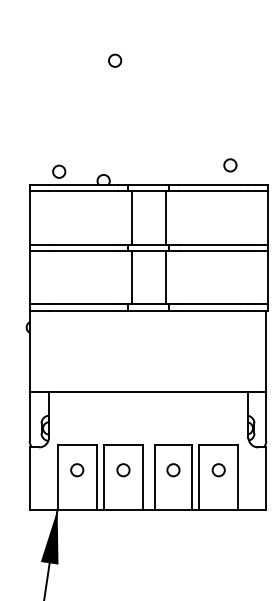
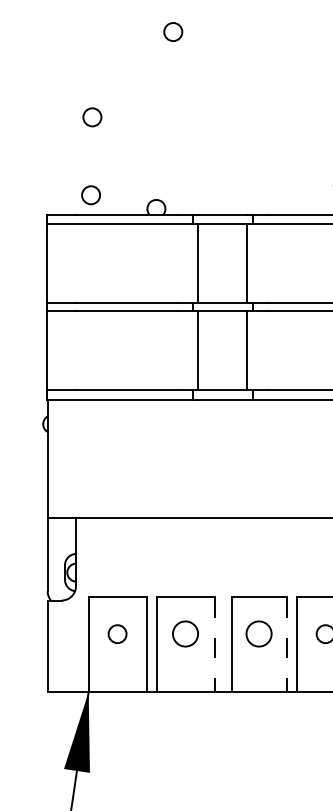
circle: (60, 118) -> (92, 116), added
circle: (123, 470) -> (185, 634), size x1.4
circle: (173, 470) -> (259, 634), size x1.4
line: (143, 477) -> (214, 644), solid -> dashed
line: (192, 477) -> (287, 644), solid -> dashed

